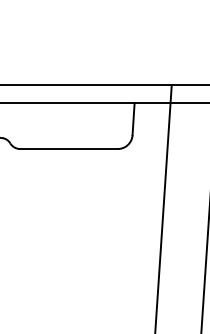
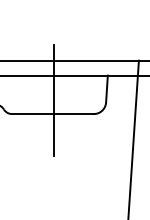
line: (70, 132) -> (54, 100), added

